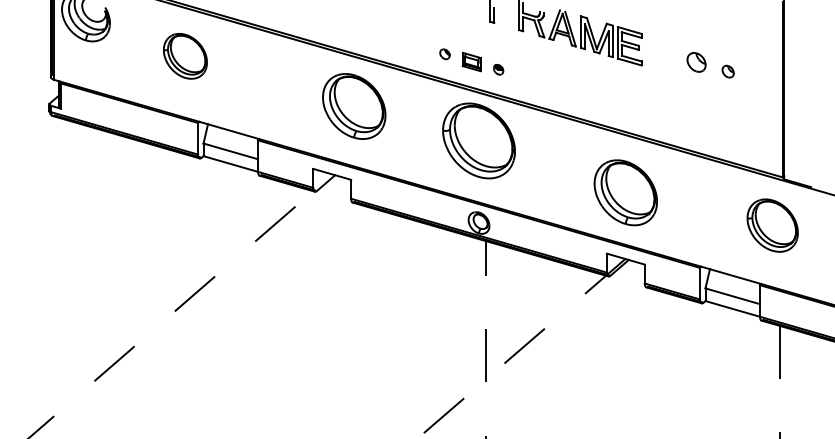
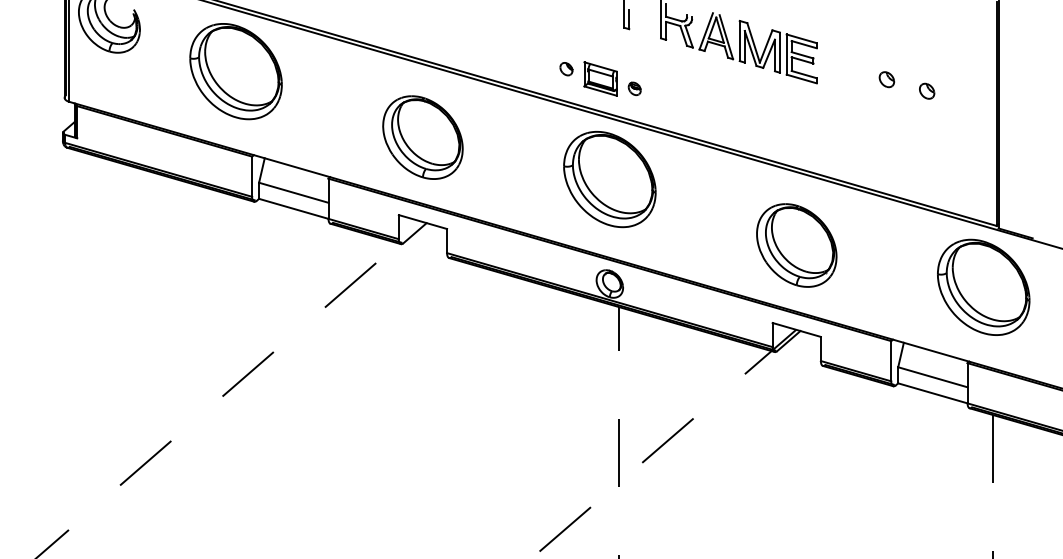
part: (185, 56) -> (235, 71), size x1.67
part: (471, 61) -> (600, 78), size x1.43
part: (696, 62) -> (886, 79), size x0.62
part: (353, 106) -> (422, 137), moved
part: (772, 224) -> (983, 286), size x1.43

